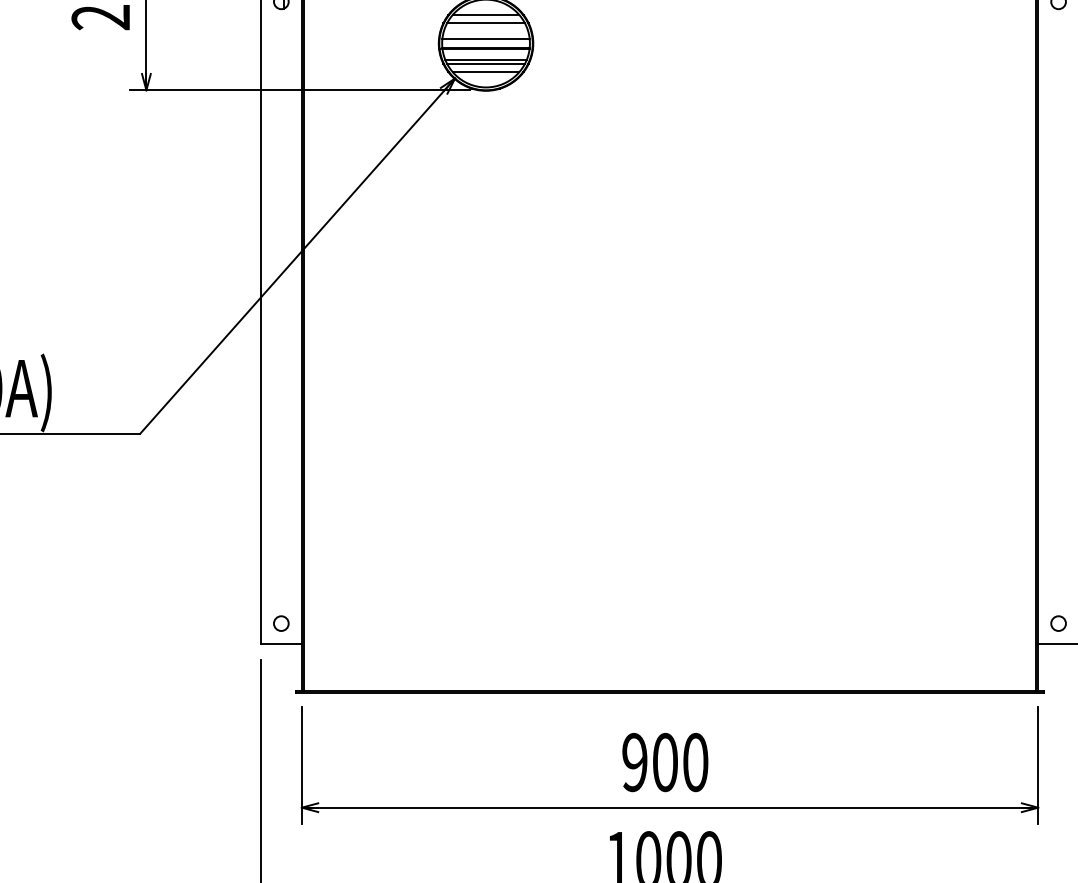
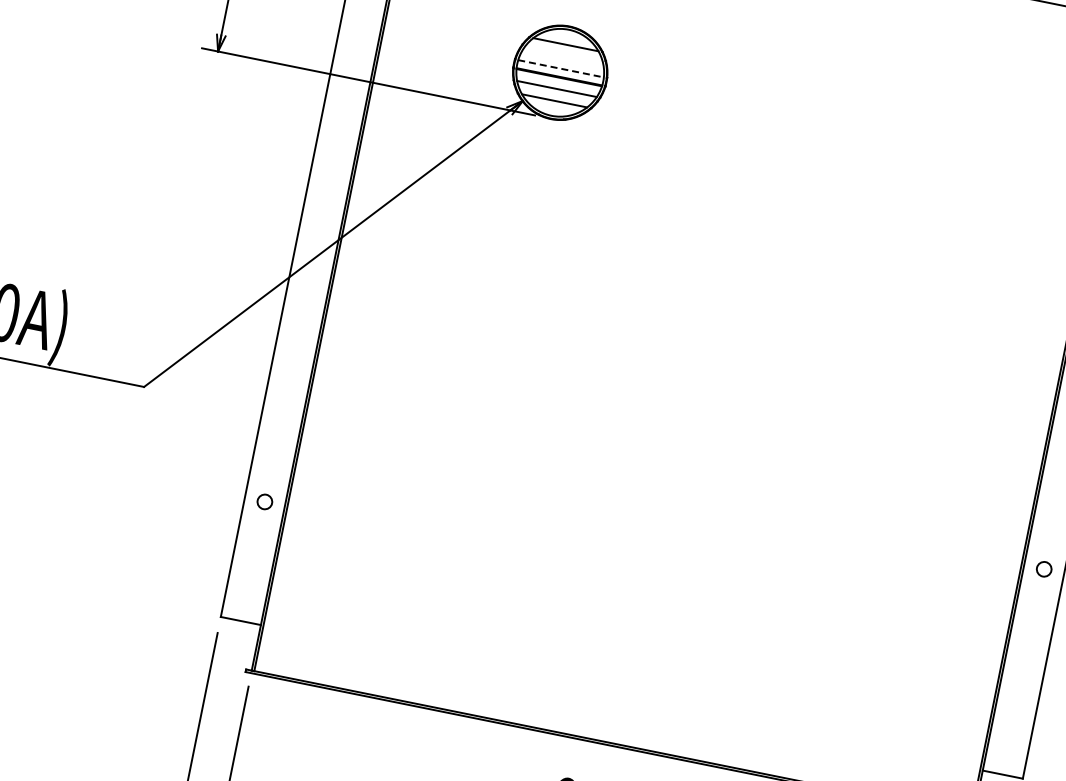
line: (485, 23) -> (563, 53), removed
line: (486, 39) -> (561, 68), solid -> dashed
line: (485, 64) -> (555, 93), removed
circle: (281, 623) -> (265, 501), moved
circle: (1058, 623) -> (1044, 569), moved

